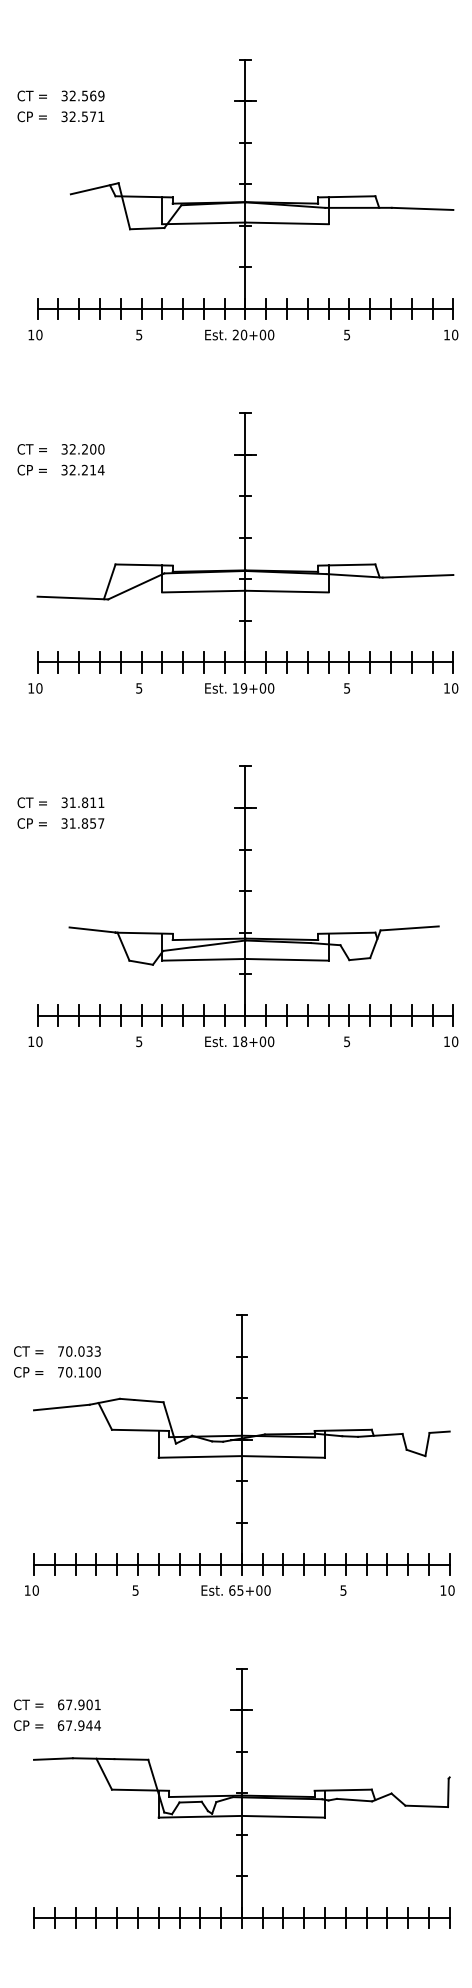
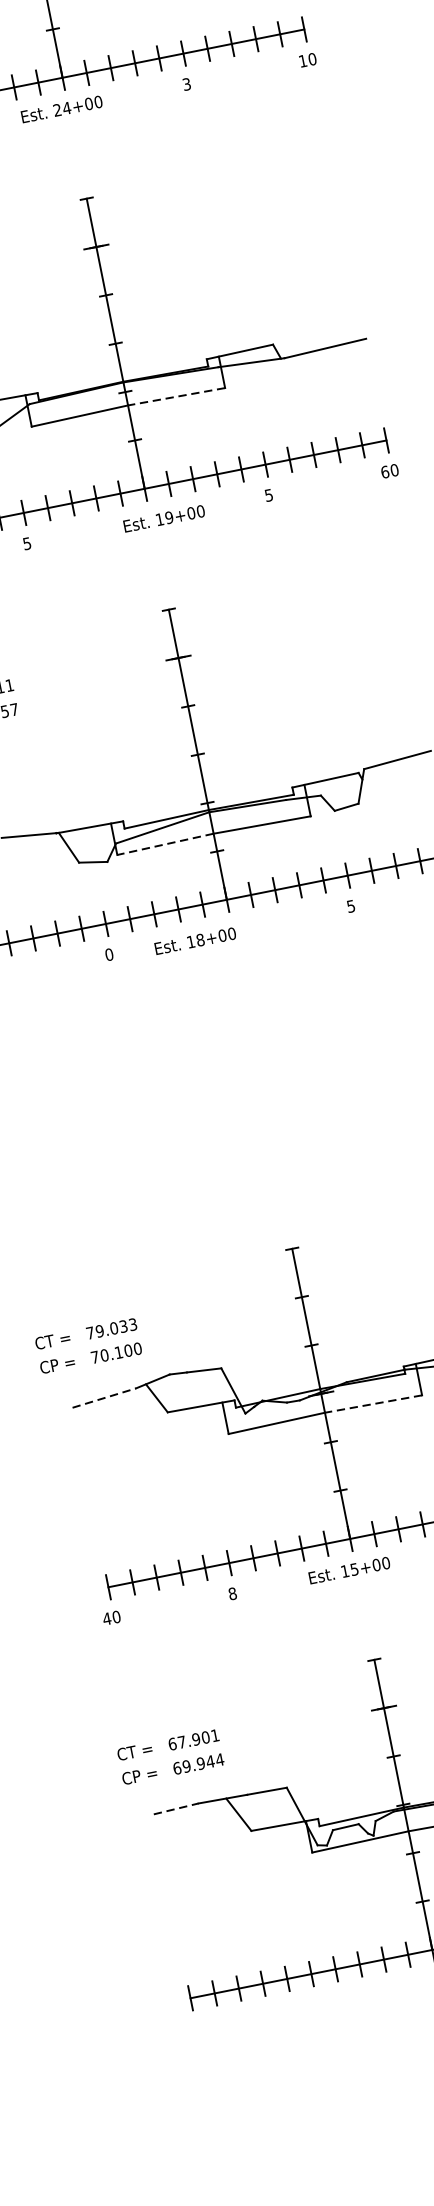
text: (243, 334) -> (66, 107), 20+00 -> 24+00
text: (347, 334) -> (187, 83), 5 -> 3
line: (287, 591) -> (177, 396), solid -> dashed
text: (239, 688) -> (164, 518), moved
text: (446, 688) -> (384, 472), 10 -> 60
line: (203, 959) -> (164, 844), solid -> dashed
text: (139, 1041) -> (109, 954), 5 -> 0
text: (239, 1041) -> (195, 940), moved
text: (69, 1351) -> (100, 1331), 70.033 -> 79.033
line: (61, 1407) -> (103, 1398), solid -> dashed
line: (283, 1456) -> (373, 1403), solid -> dashed
text: (27, 1590) -> (106, 1618), 10 -> 40
text: (135, 1590) -> (232, 1593), 5 -> 8
text: (232, 1590) -> (345, 1571), 65+00 -> 15+00
text: (69, 1725) -> (187, 1766), 67.944 -> 69.944
line: (53, 1759) -> (176, 1809), solid -> dashed

